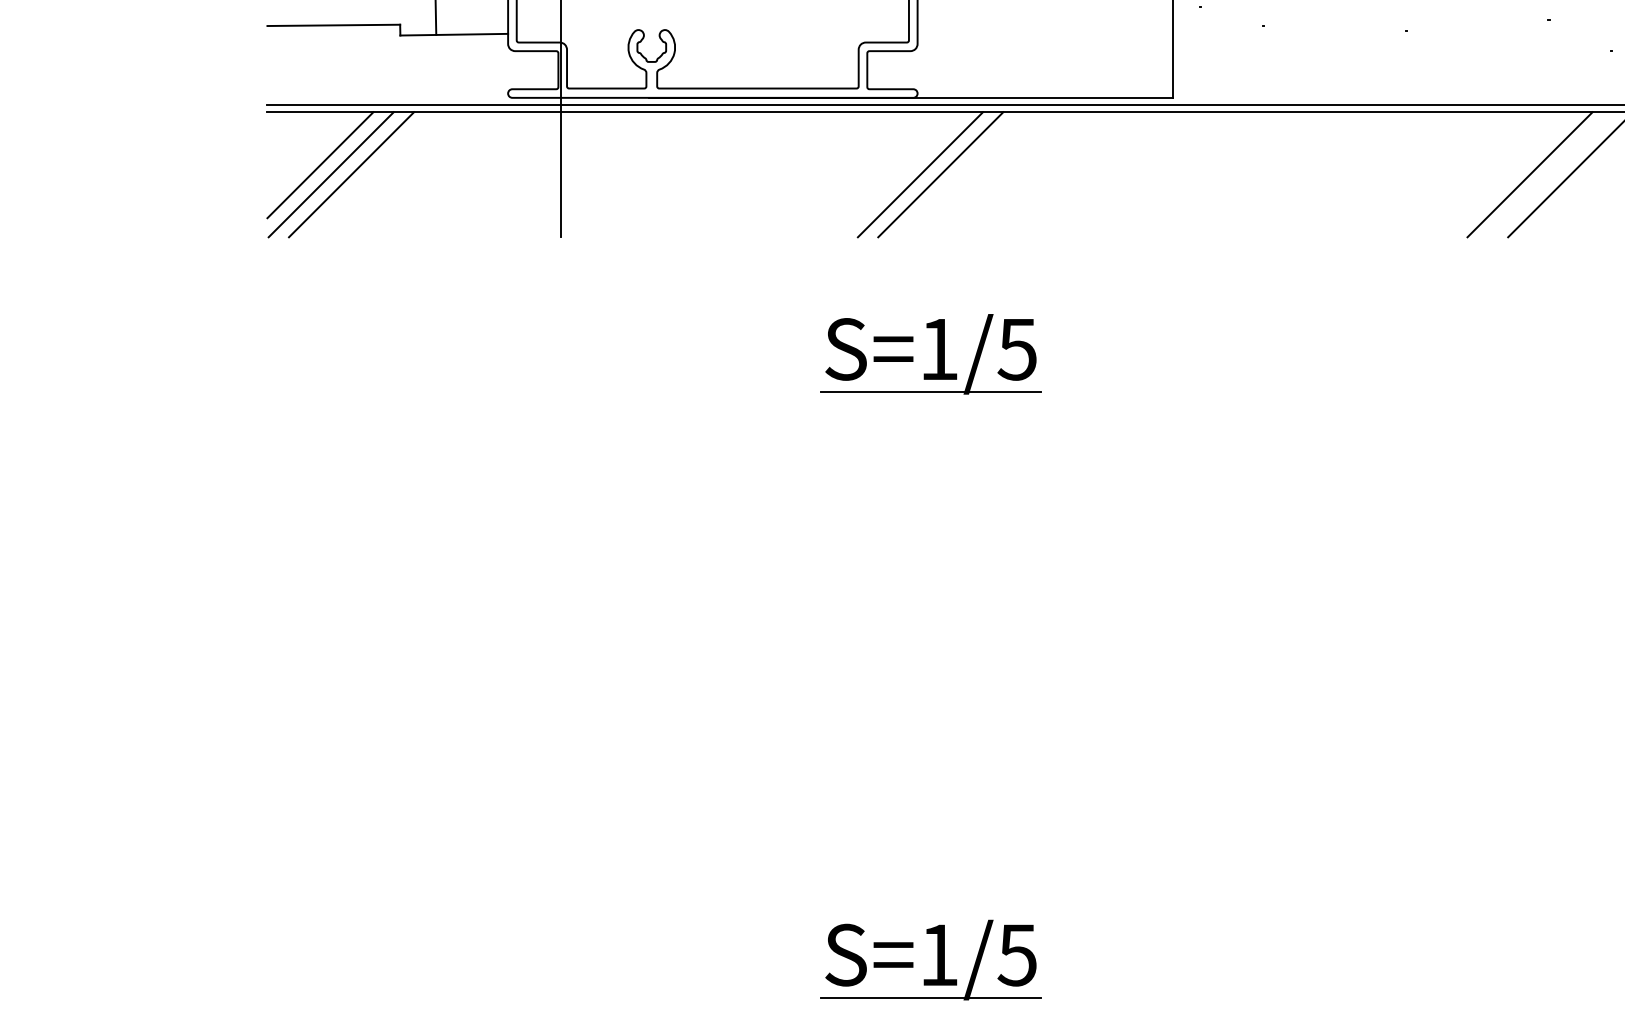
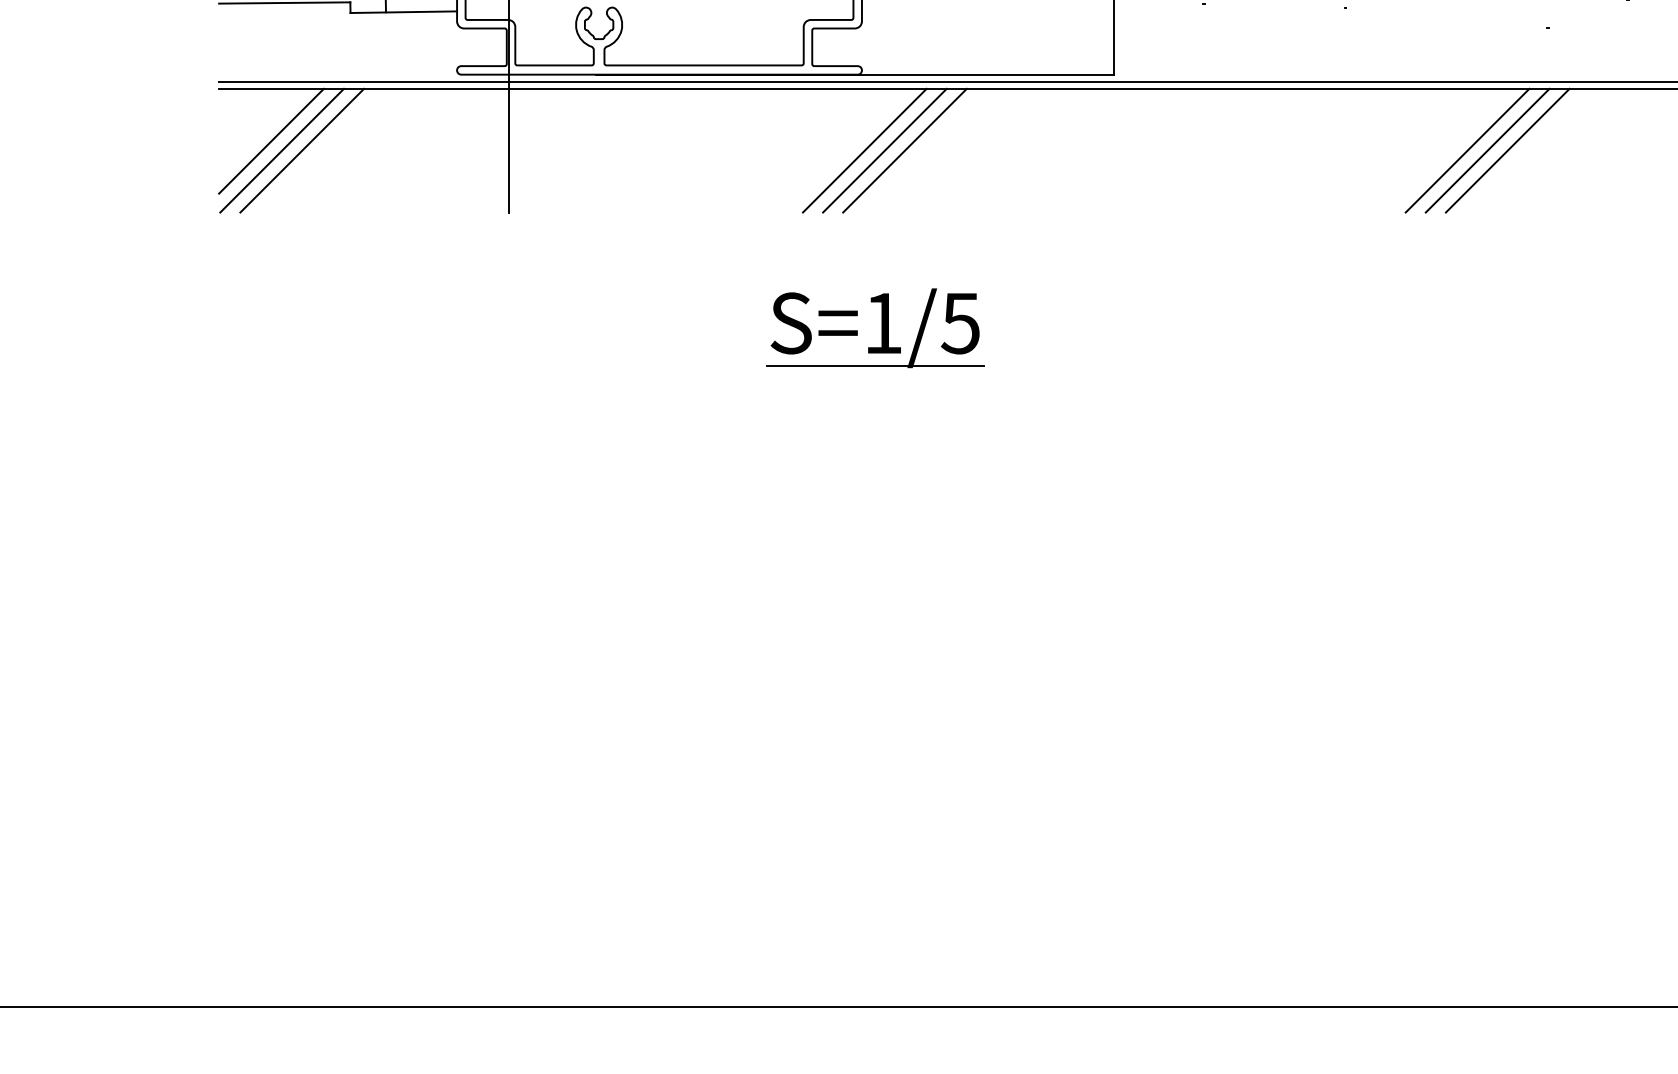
line: (960, 174) -> (904, 150), added
line: (1550, 174) -> (1487, 150), added
part: (931, 960) -> (875, 927), removed

